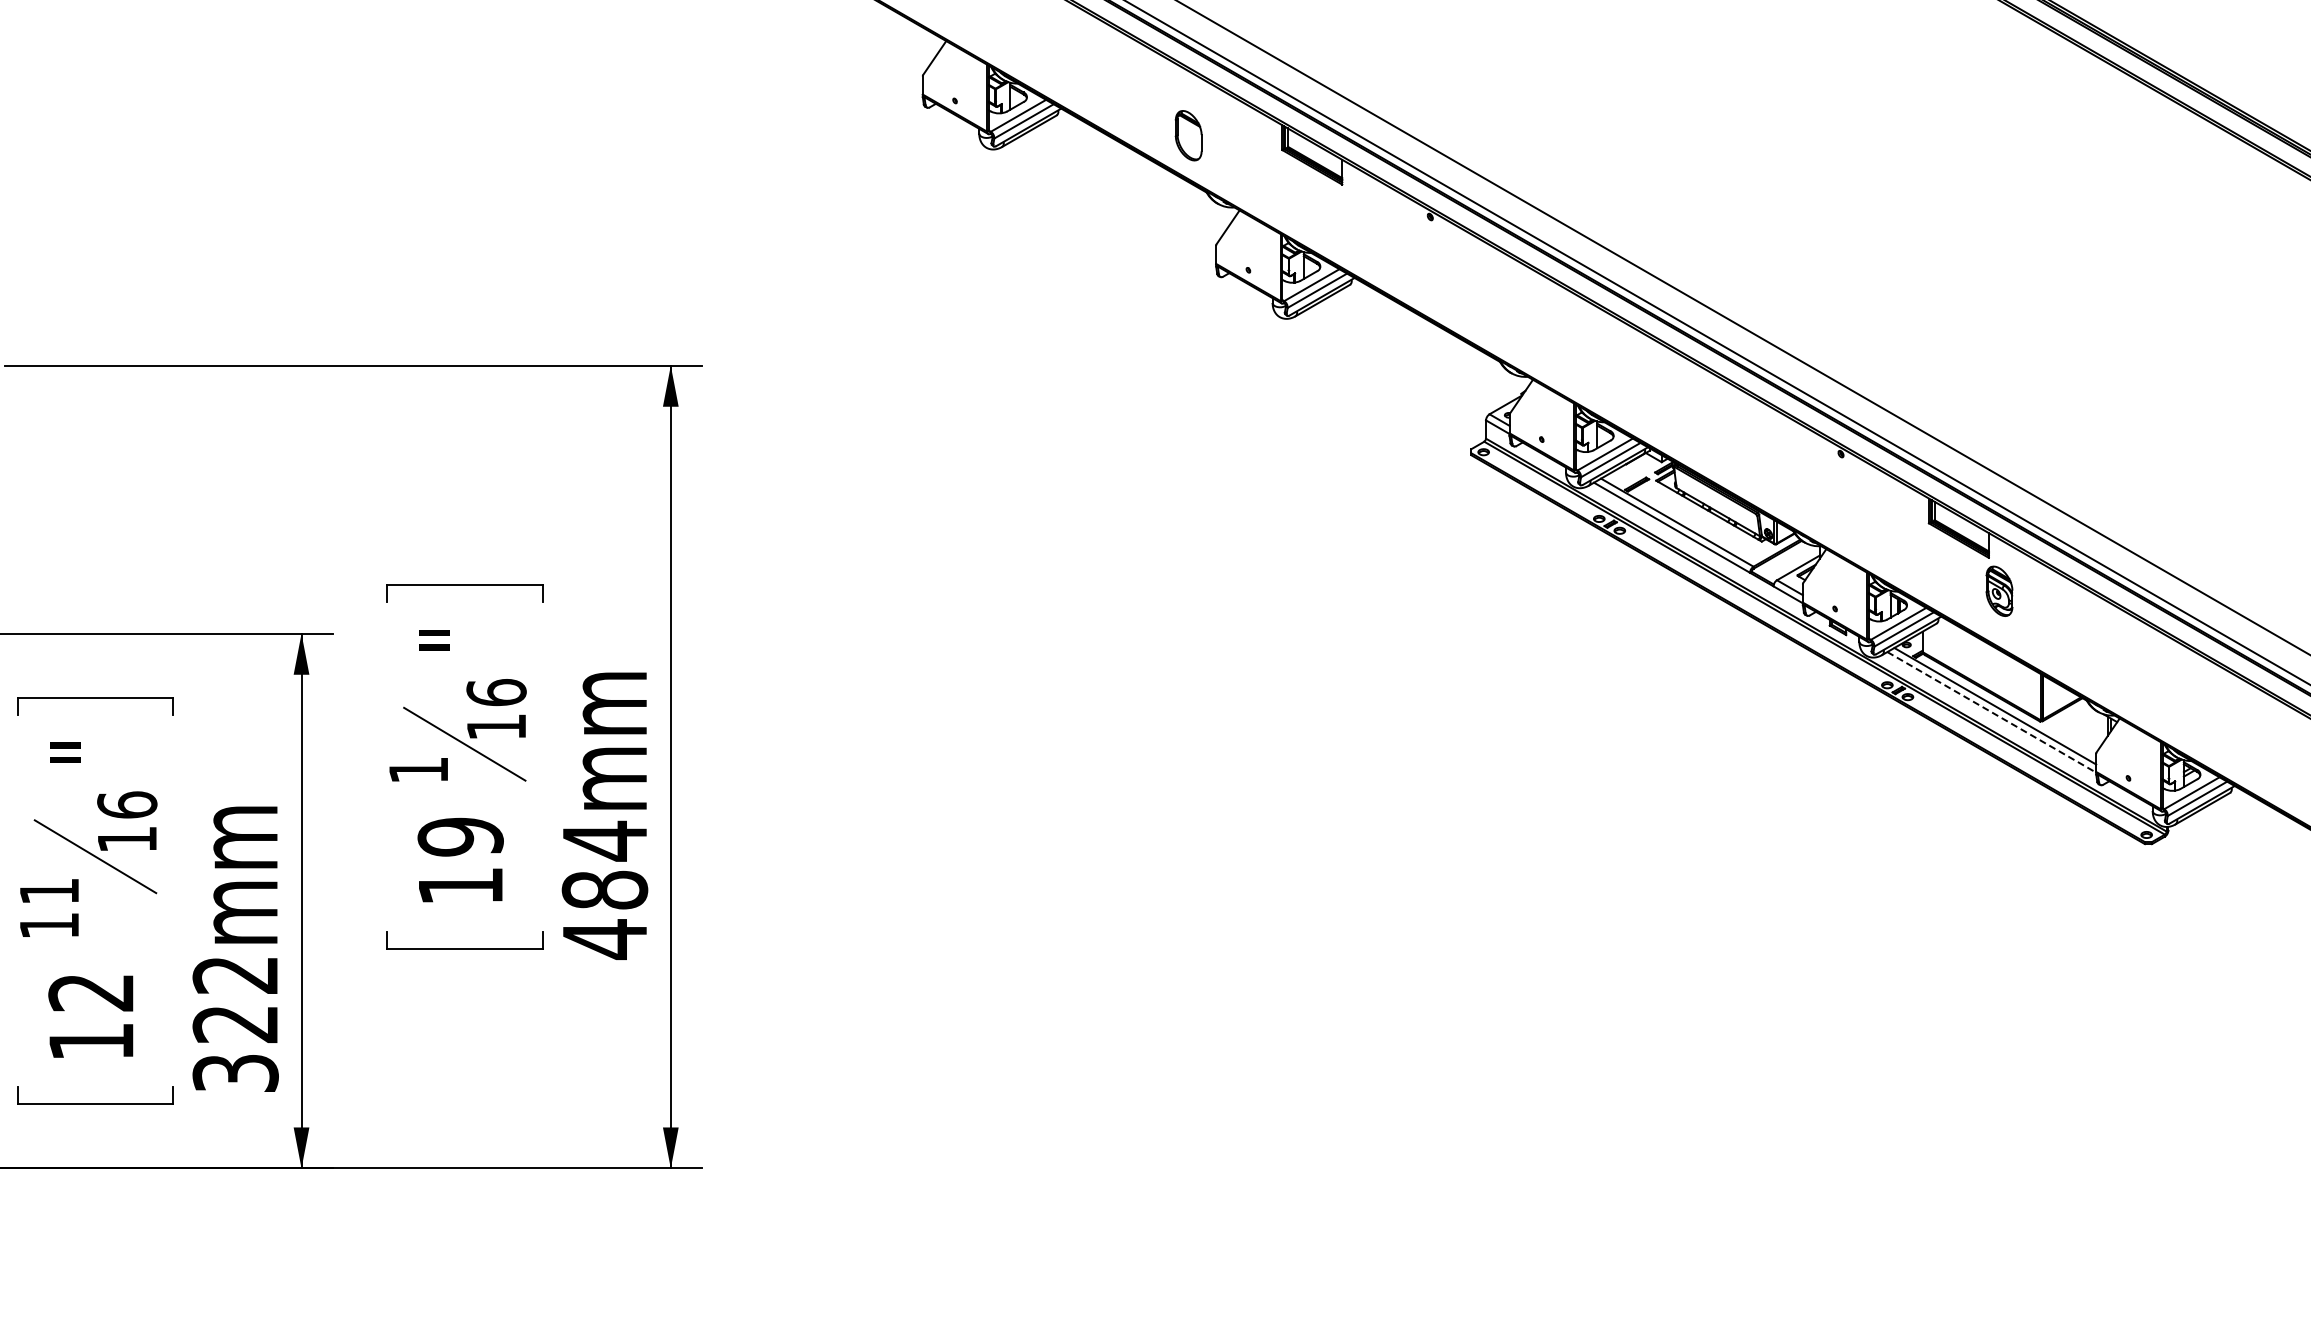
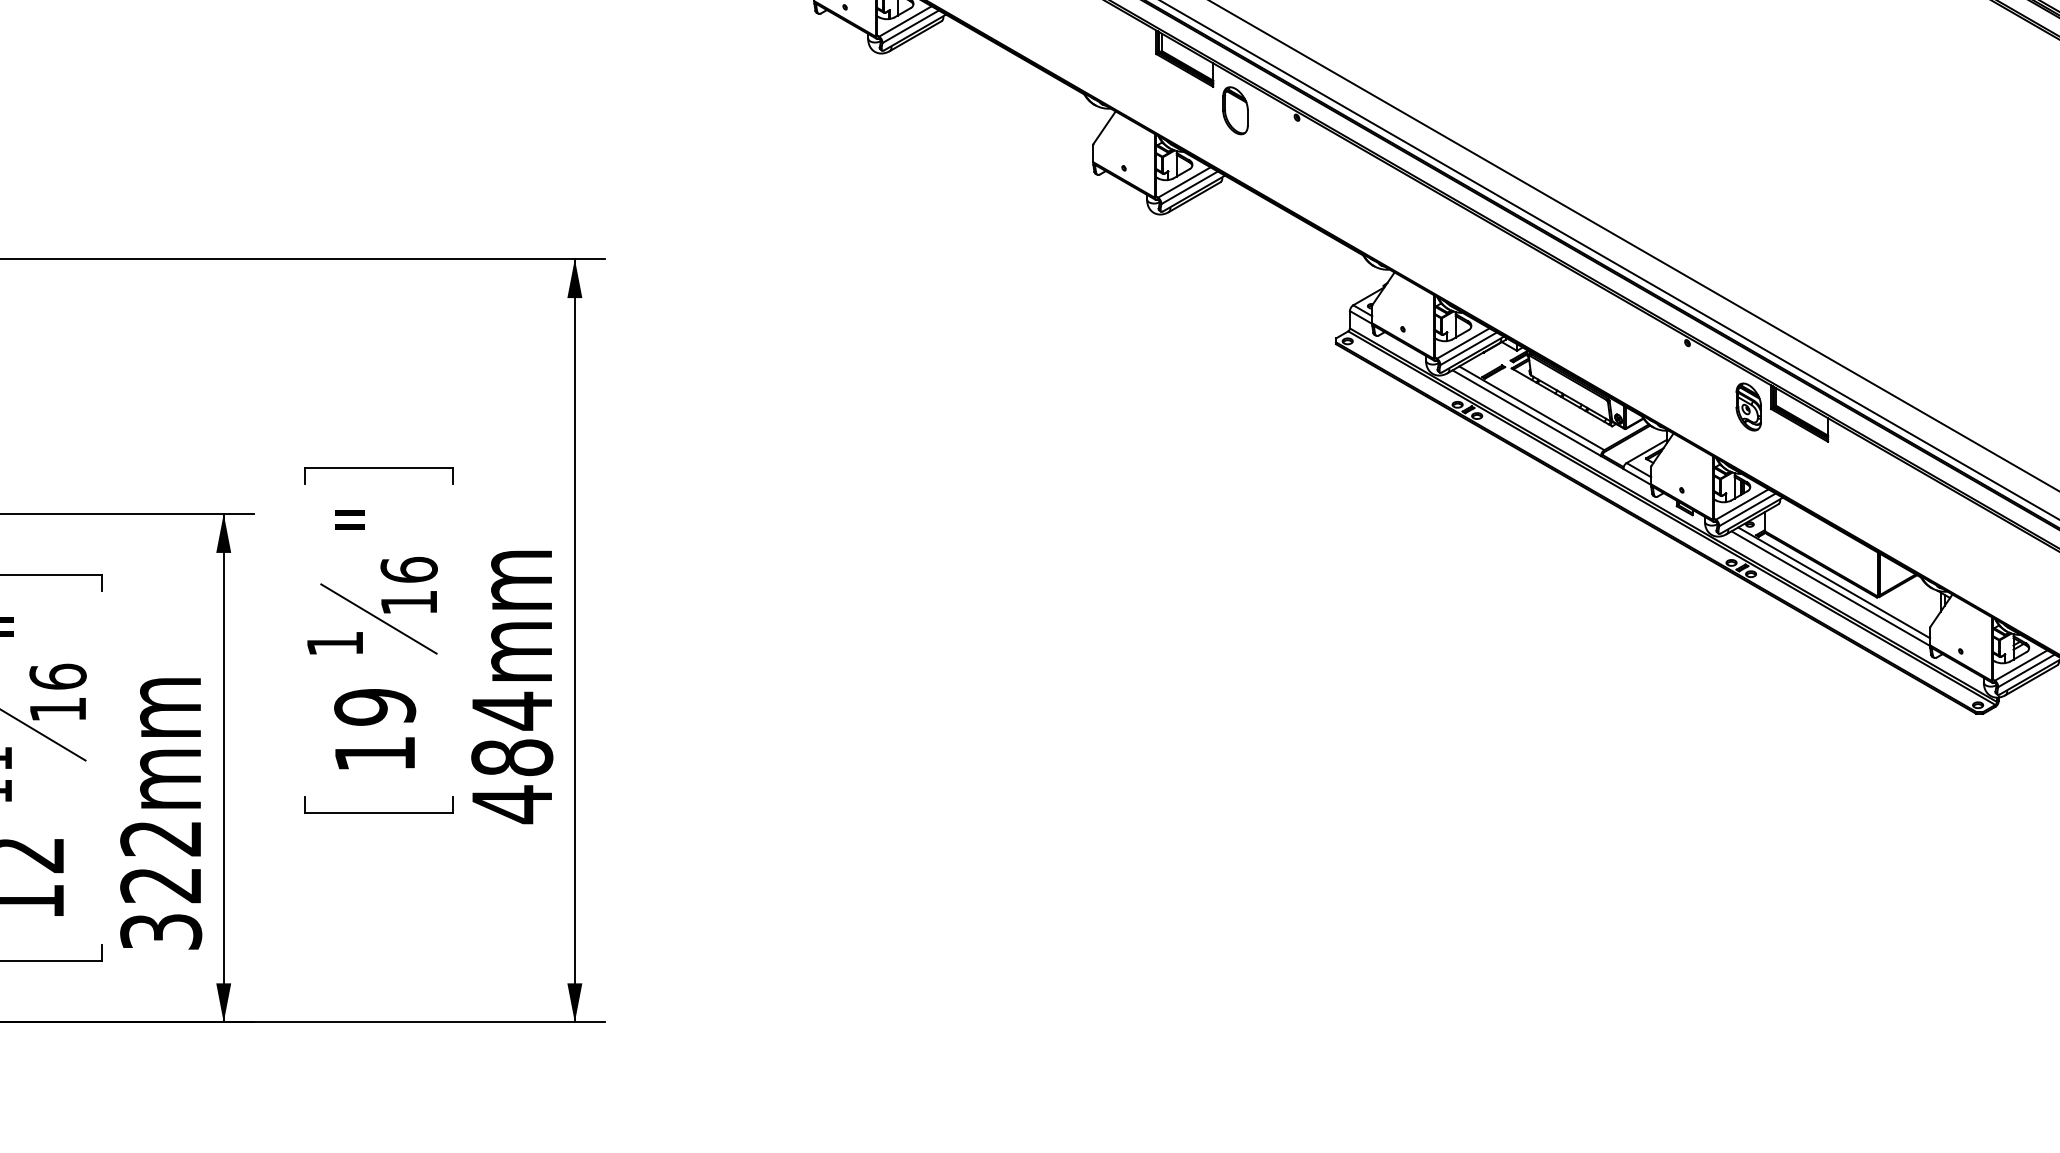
part: (1188, 135) -> (1235, 110), moved
part: (1999, 590) -> (1748, 406), moved
line: (1991, 712) -> (1830, 588), dashed -> solid

